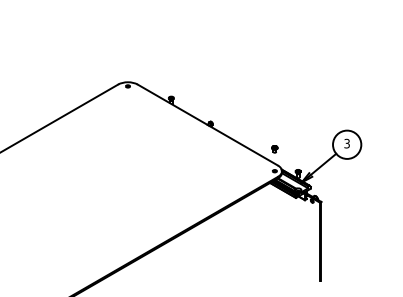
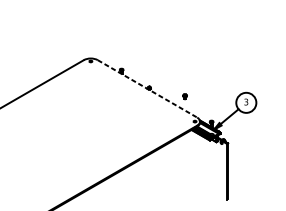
line: (207, 125) -> (147, 89), solid -> dashed
part: (274, 149) -> (184, 96), moved

